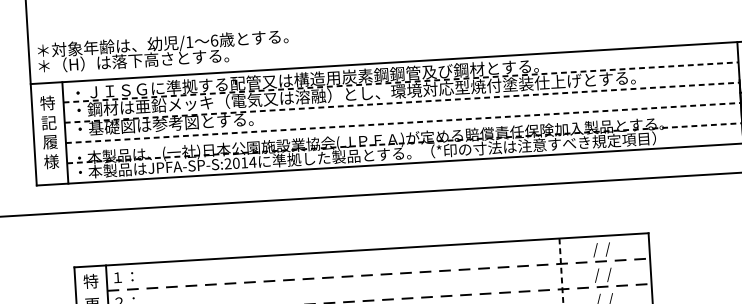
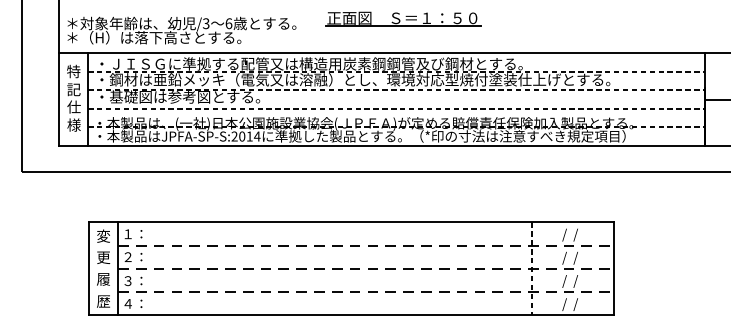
part: (405, 23) -> (403, 18), added
text: (188, 41) -> (205, 23), /1 -> /3
text: (49, 141) -> (73, 106), 履 -> 仕
text: (90, 280) -> (103, 235), 特 -> 変

